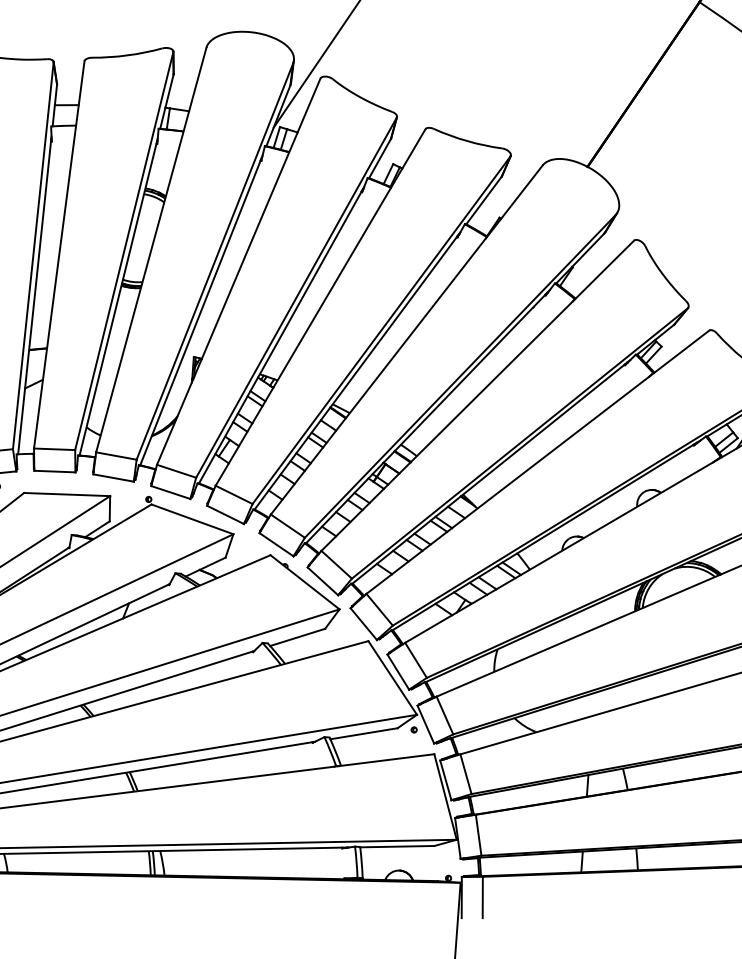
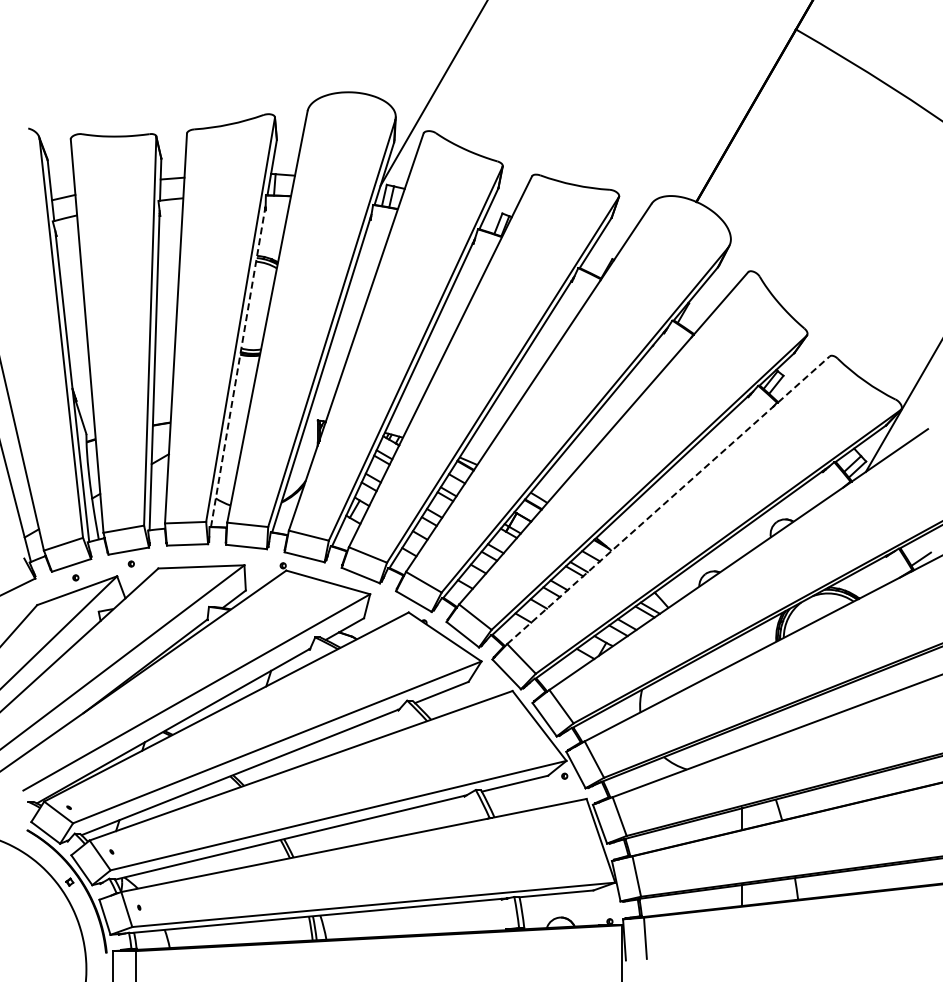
line: (118, 296) -> (238, 365), solid -> dashed
line: (537, 461) -> (668, 499), solid -> dashed

